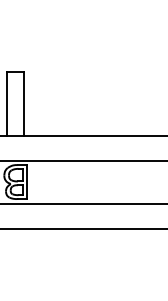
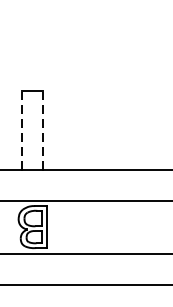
line: (6, 104) -> (21, 131), solid -> dashed
line: (23, 104) -> (42, 131), solid -> dashed

